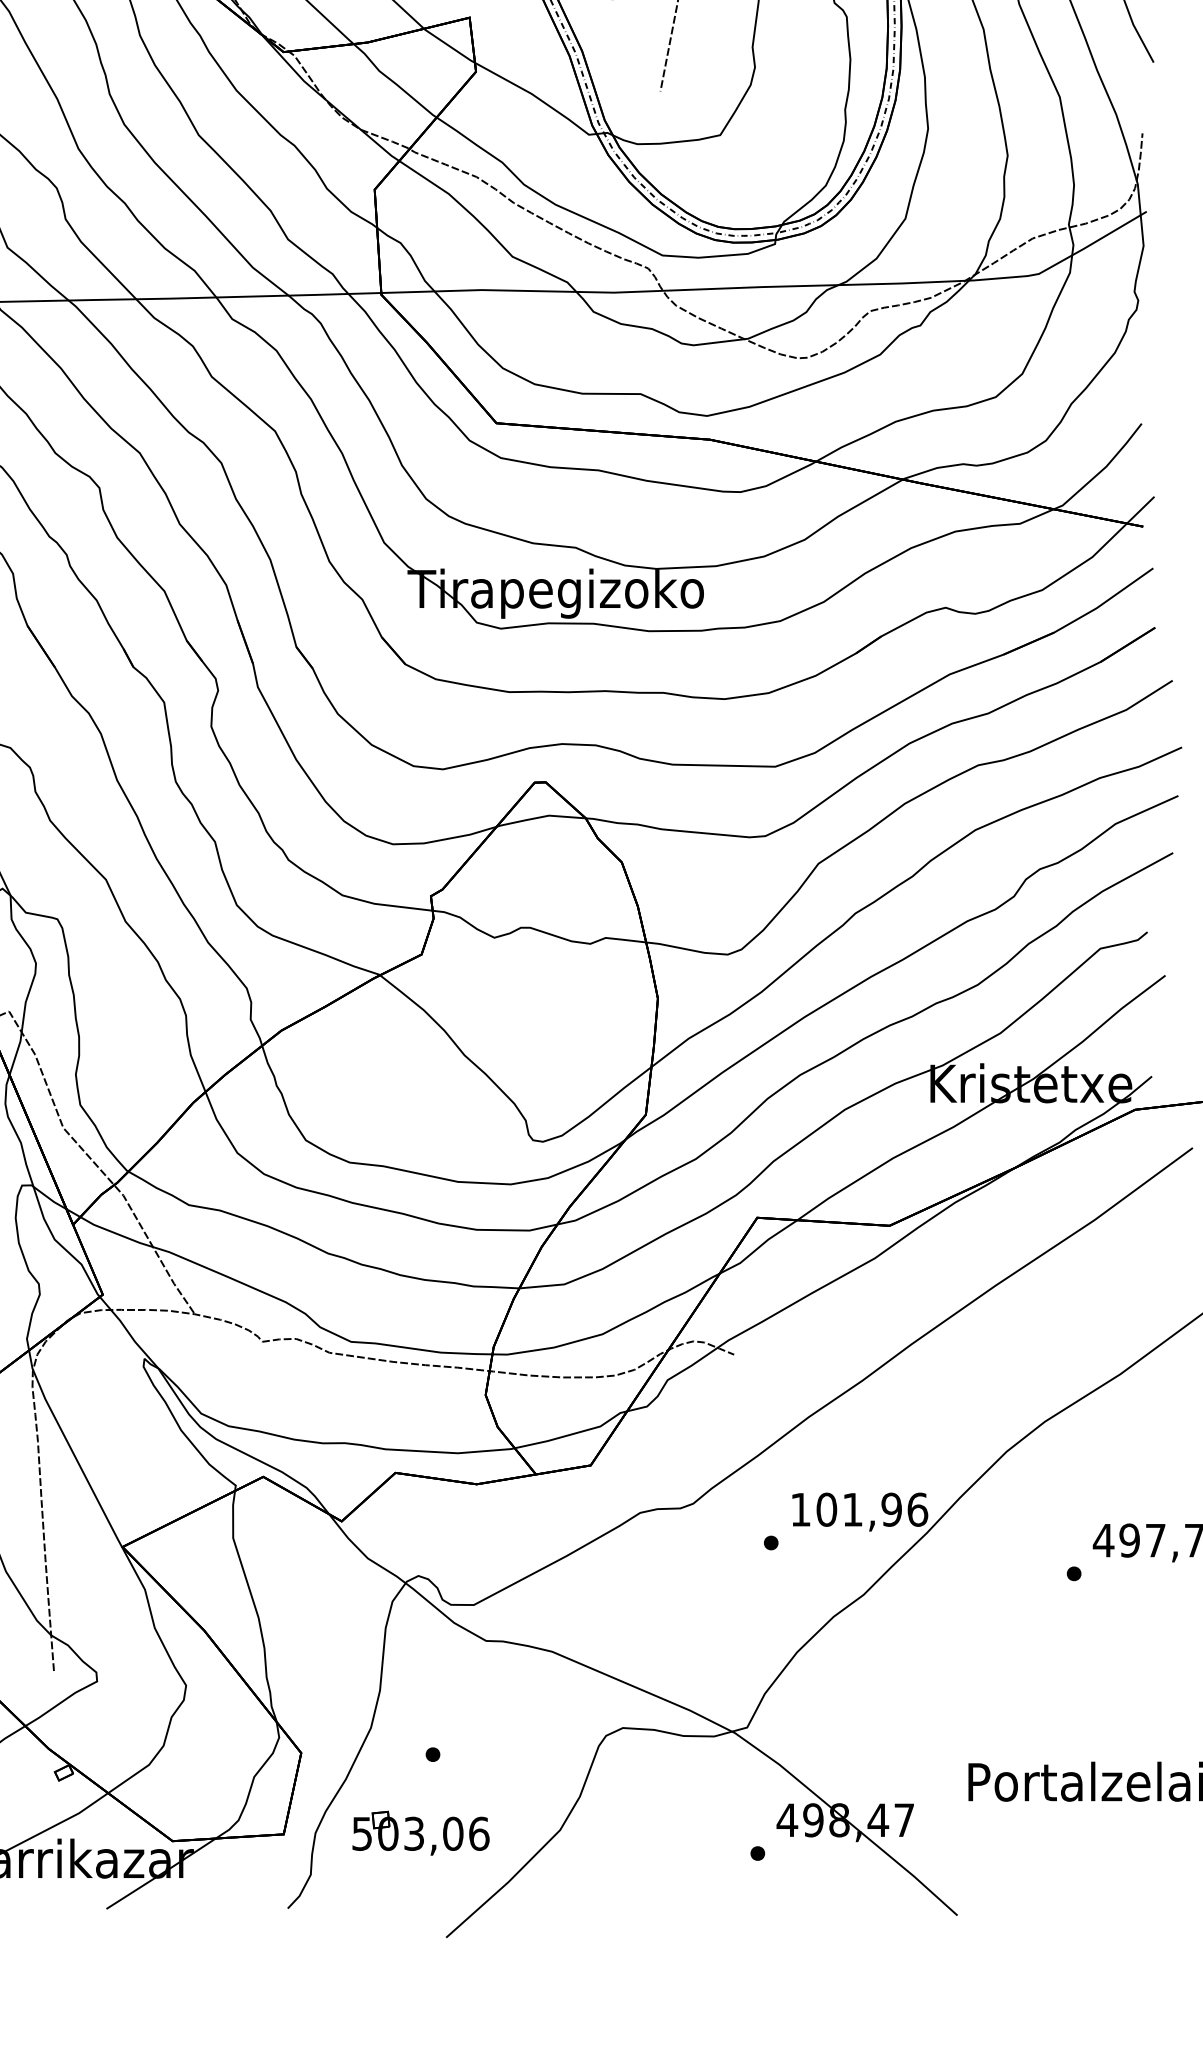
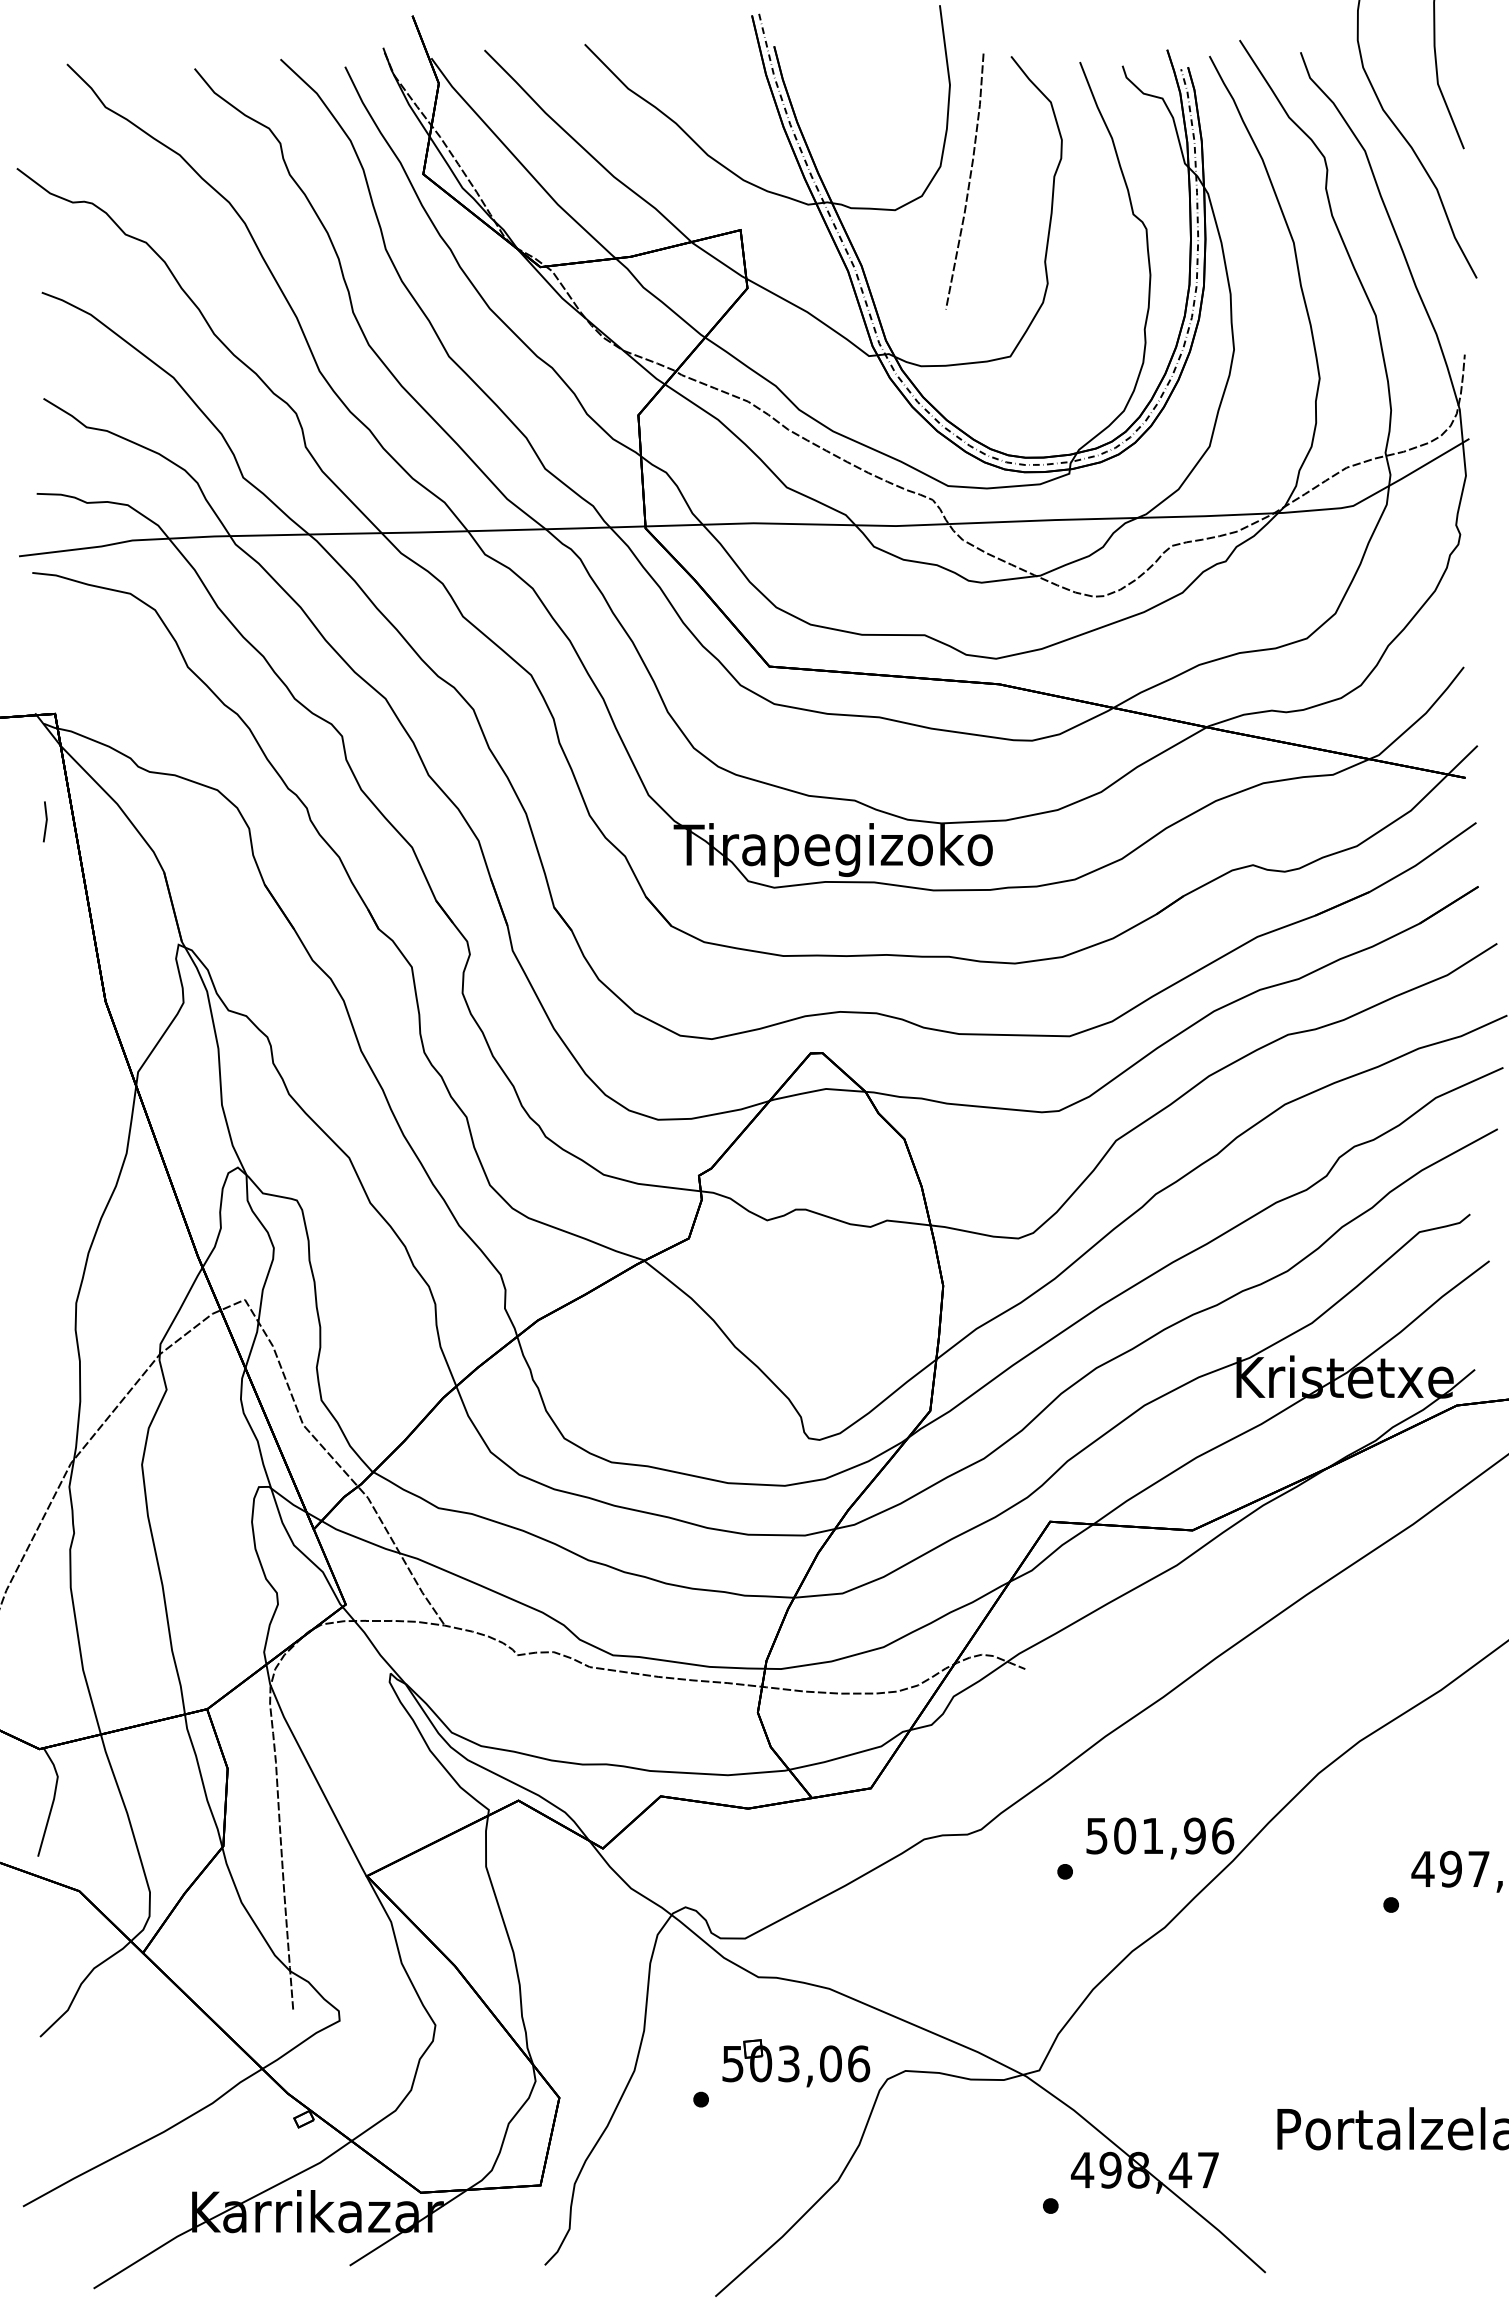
text: (800, 1510) -> (1096, 1836), 101,96 -> 501,96
part: (421, 1833) -> (796, 2063), moved

